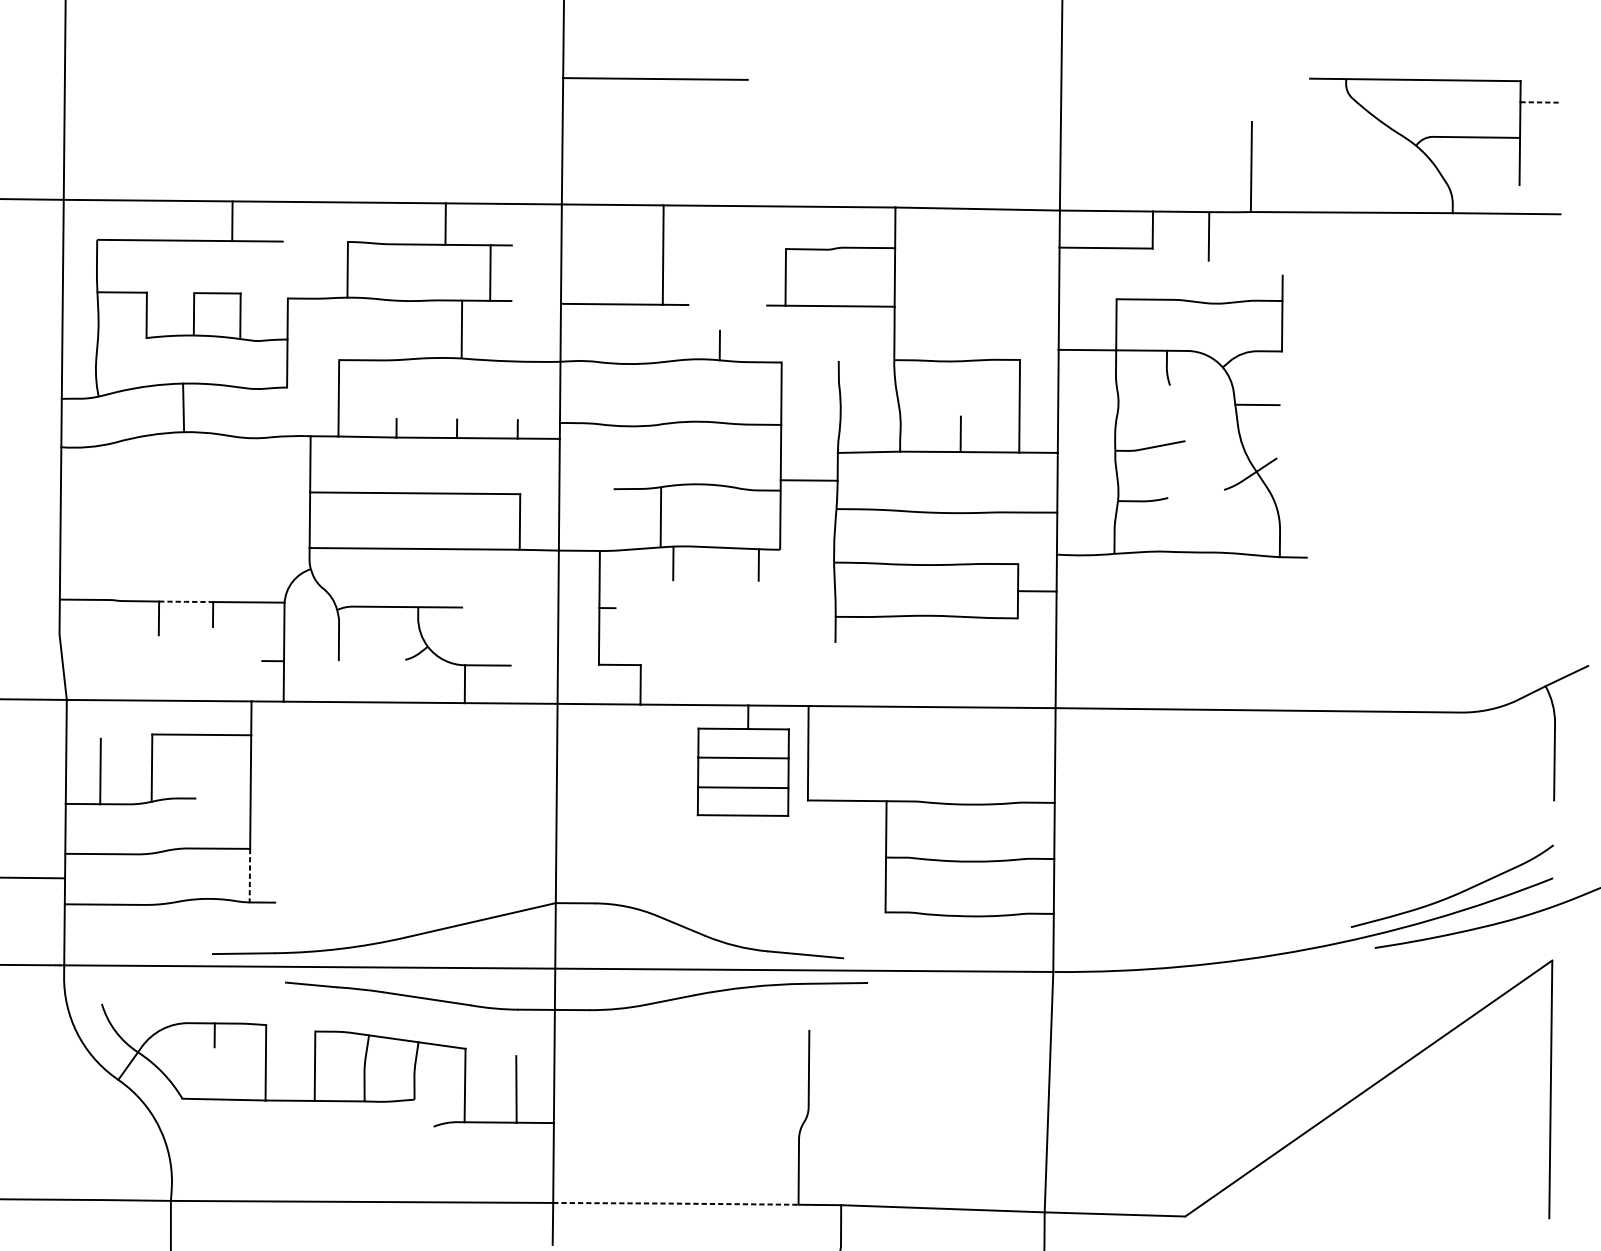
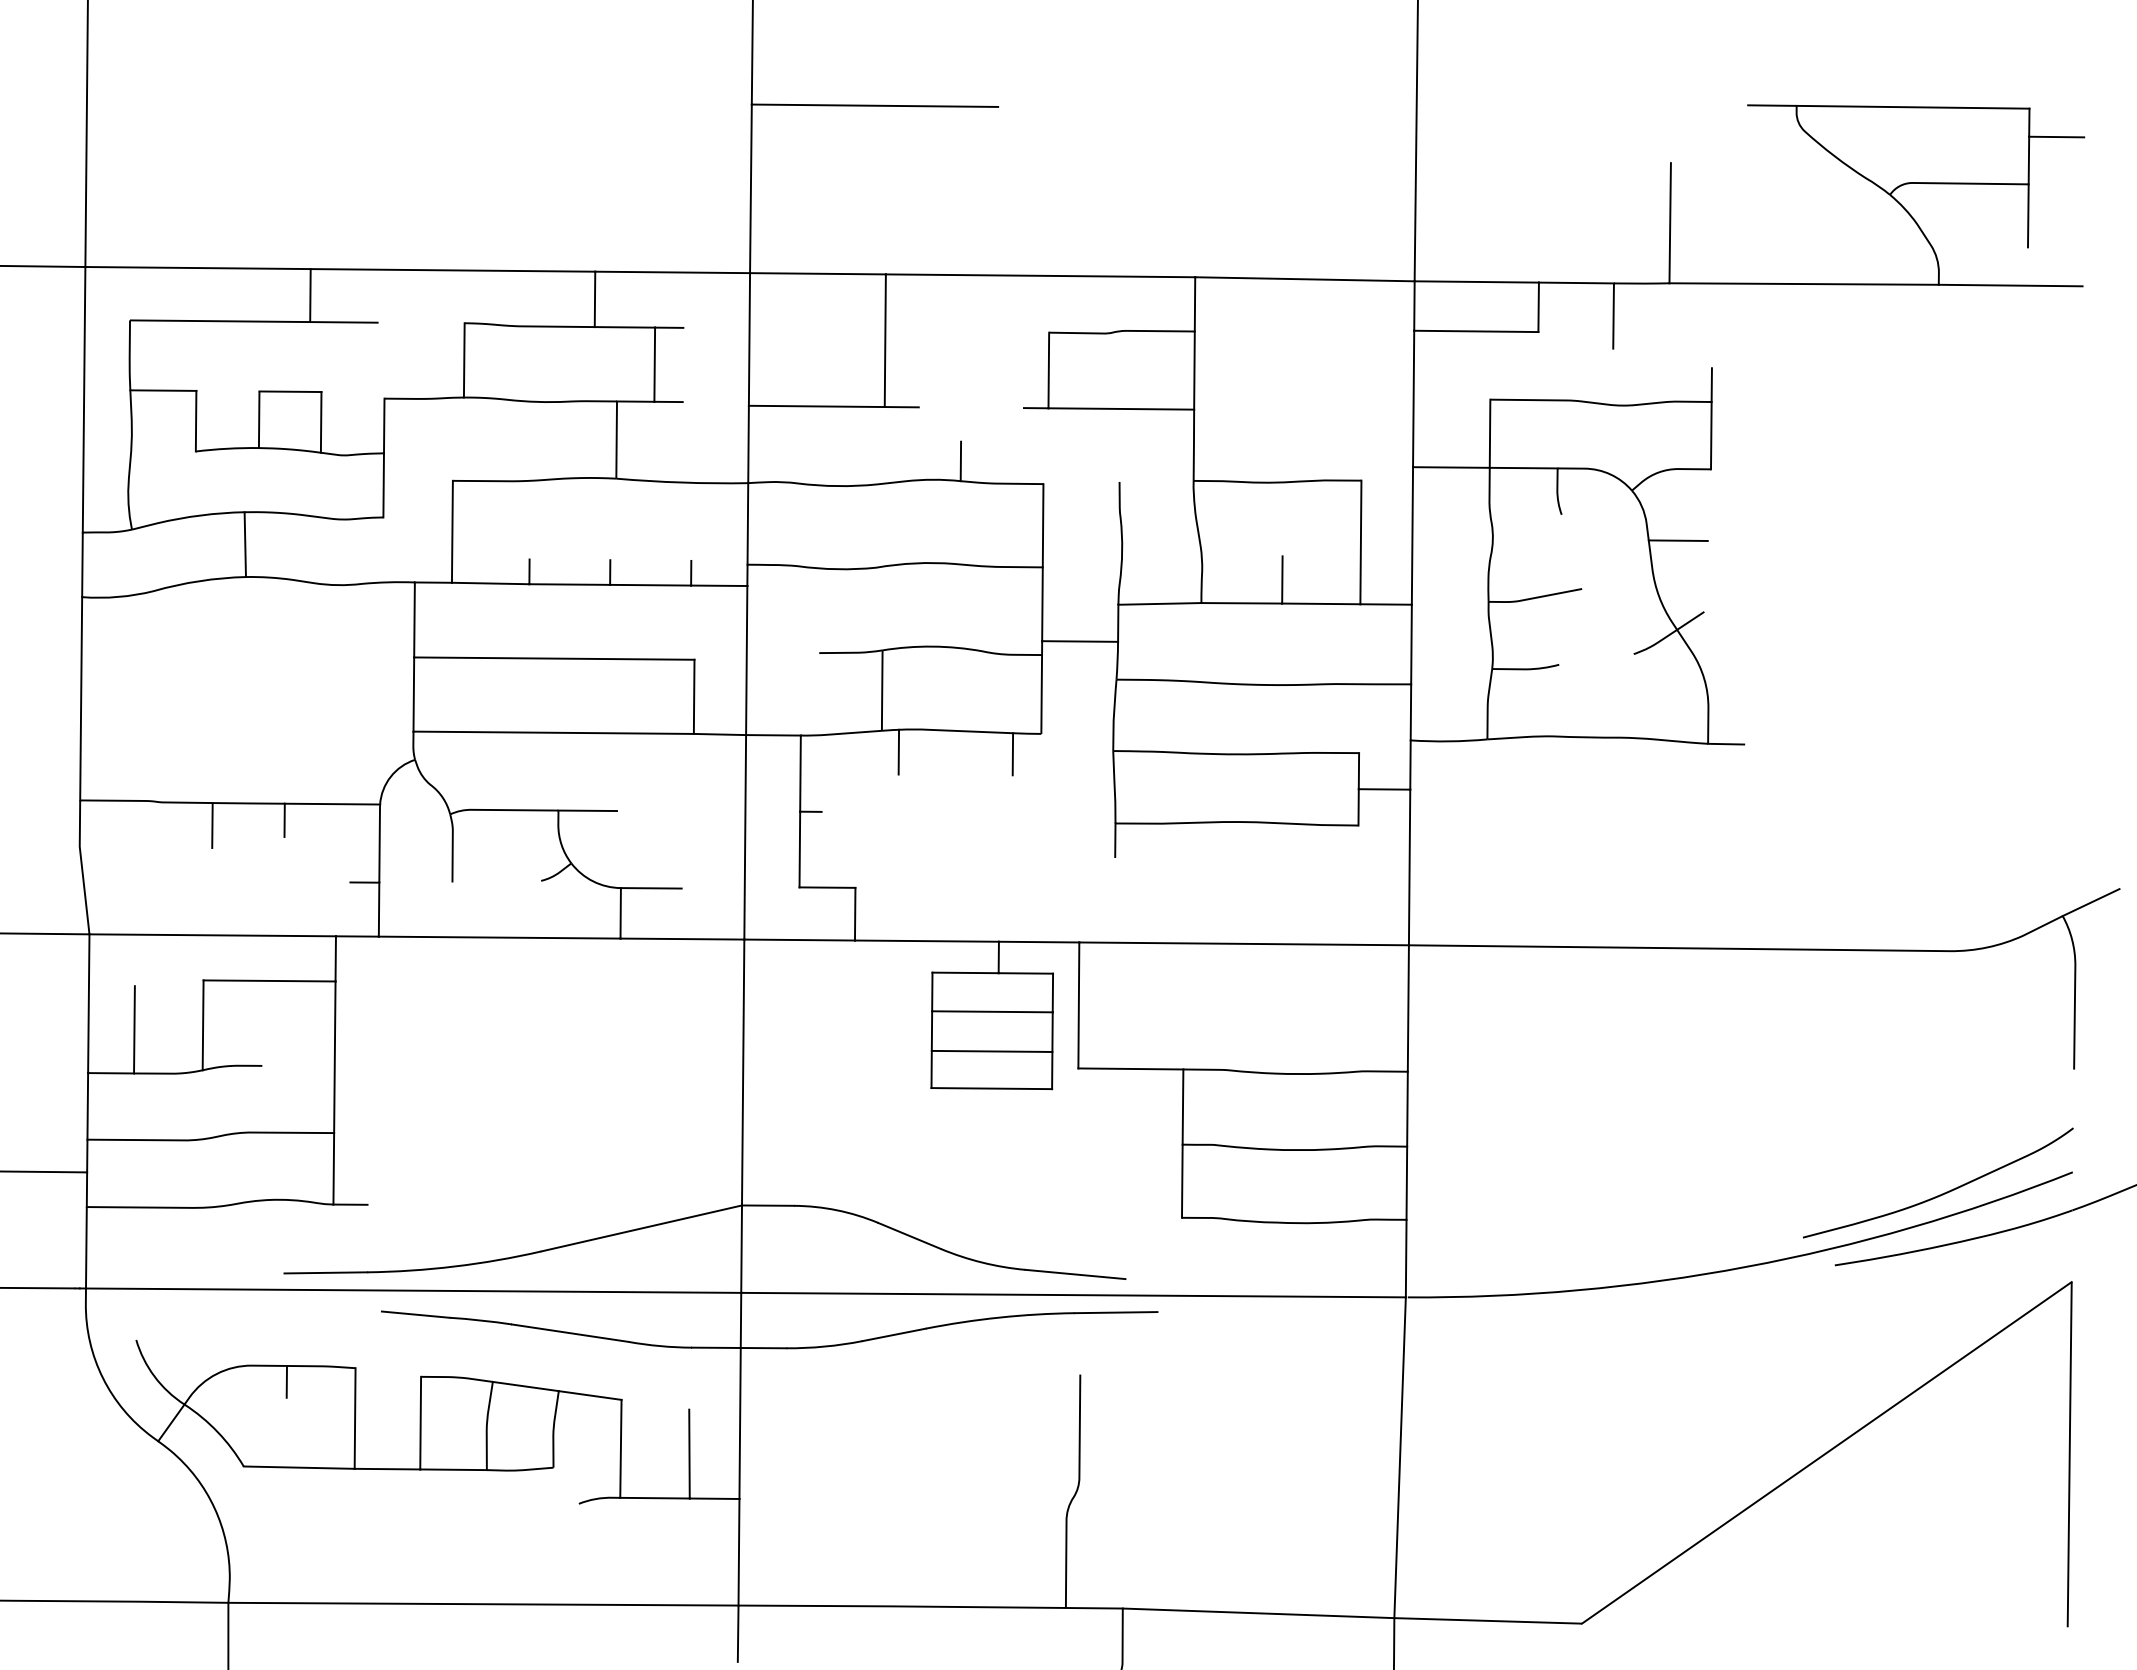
line: (1540, 102) -> (2056, 137), dashed -> solid
line: (185, 601) -> (248, 803), dashed -> solid
line: (249, 875) -> (333, 1168), dashed -> solid
line: (676, 1203) -> (902, 1606), dashed -> solid

